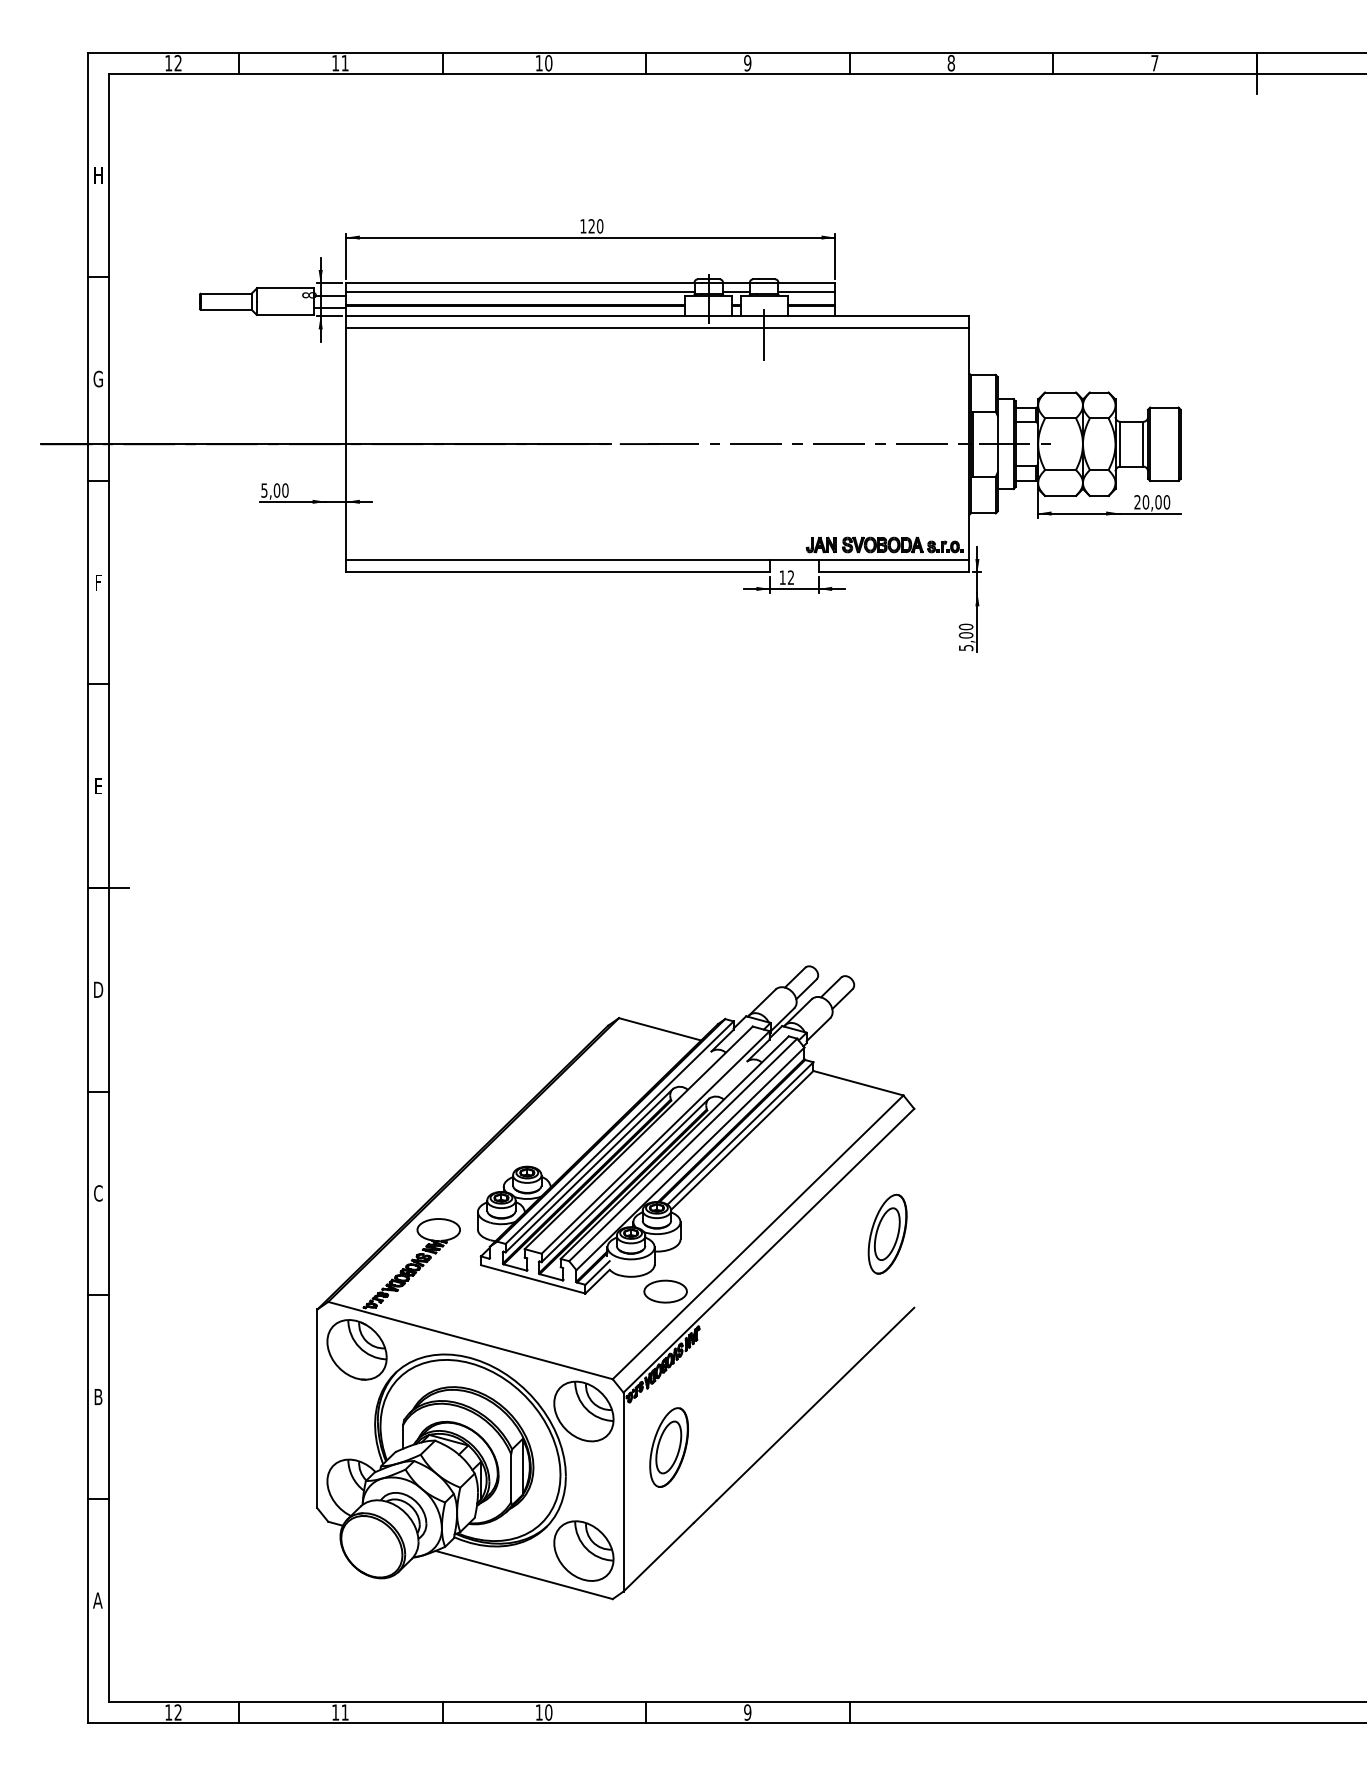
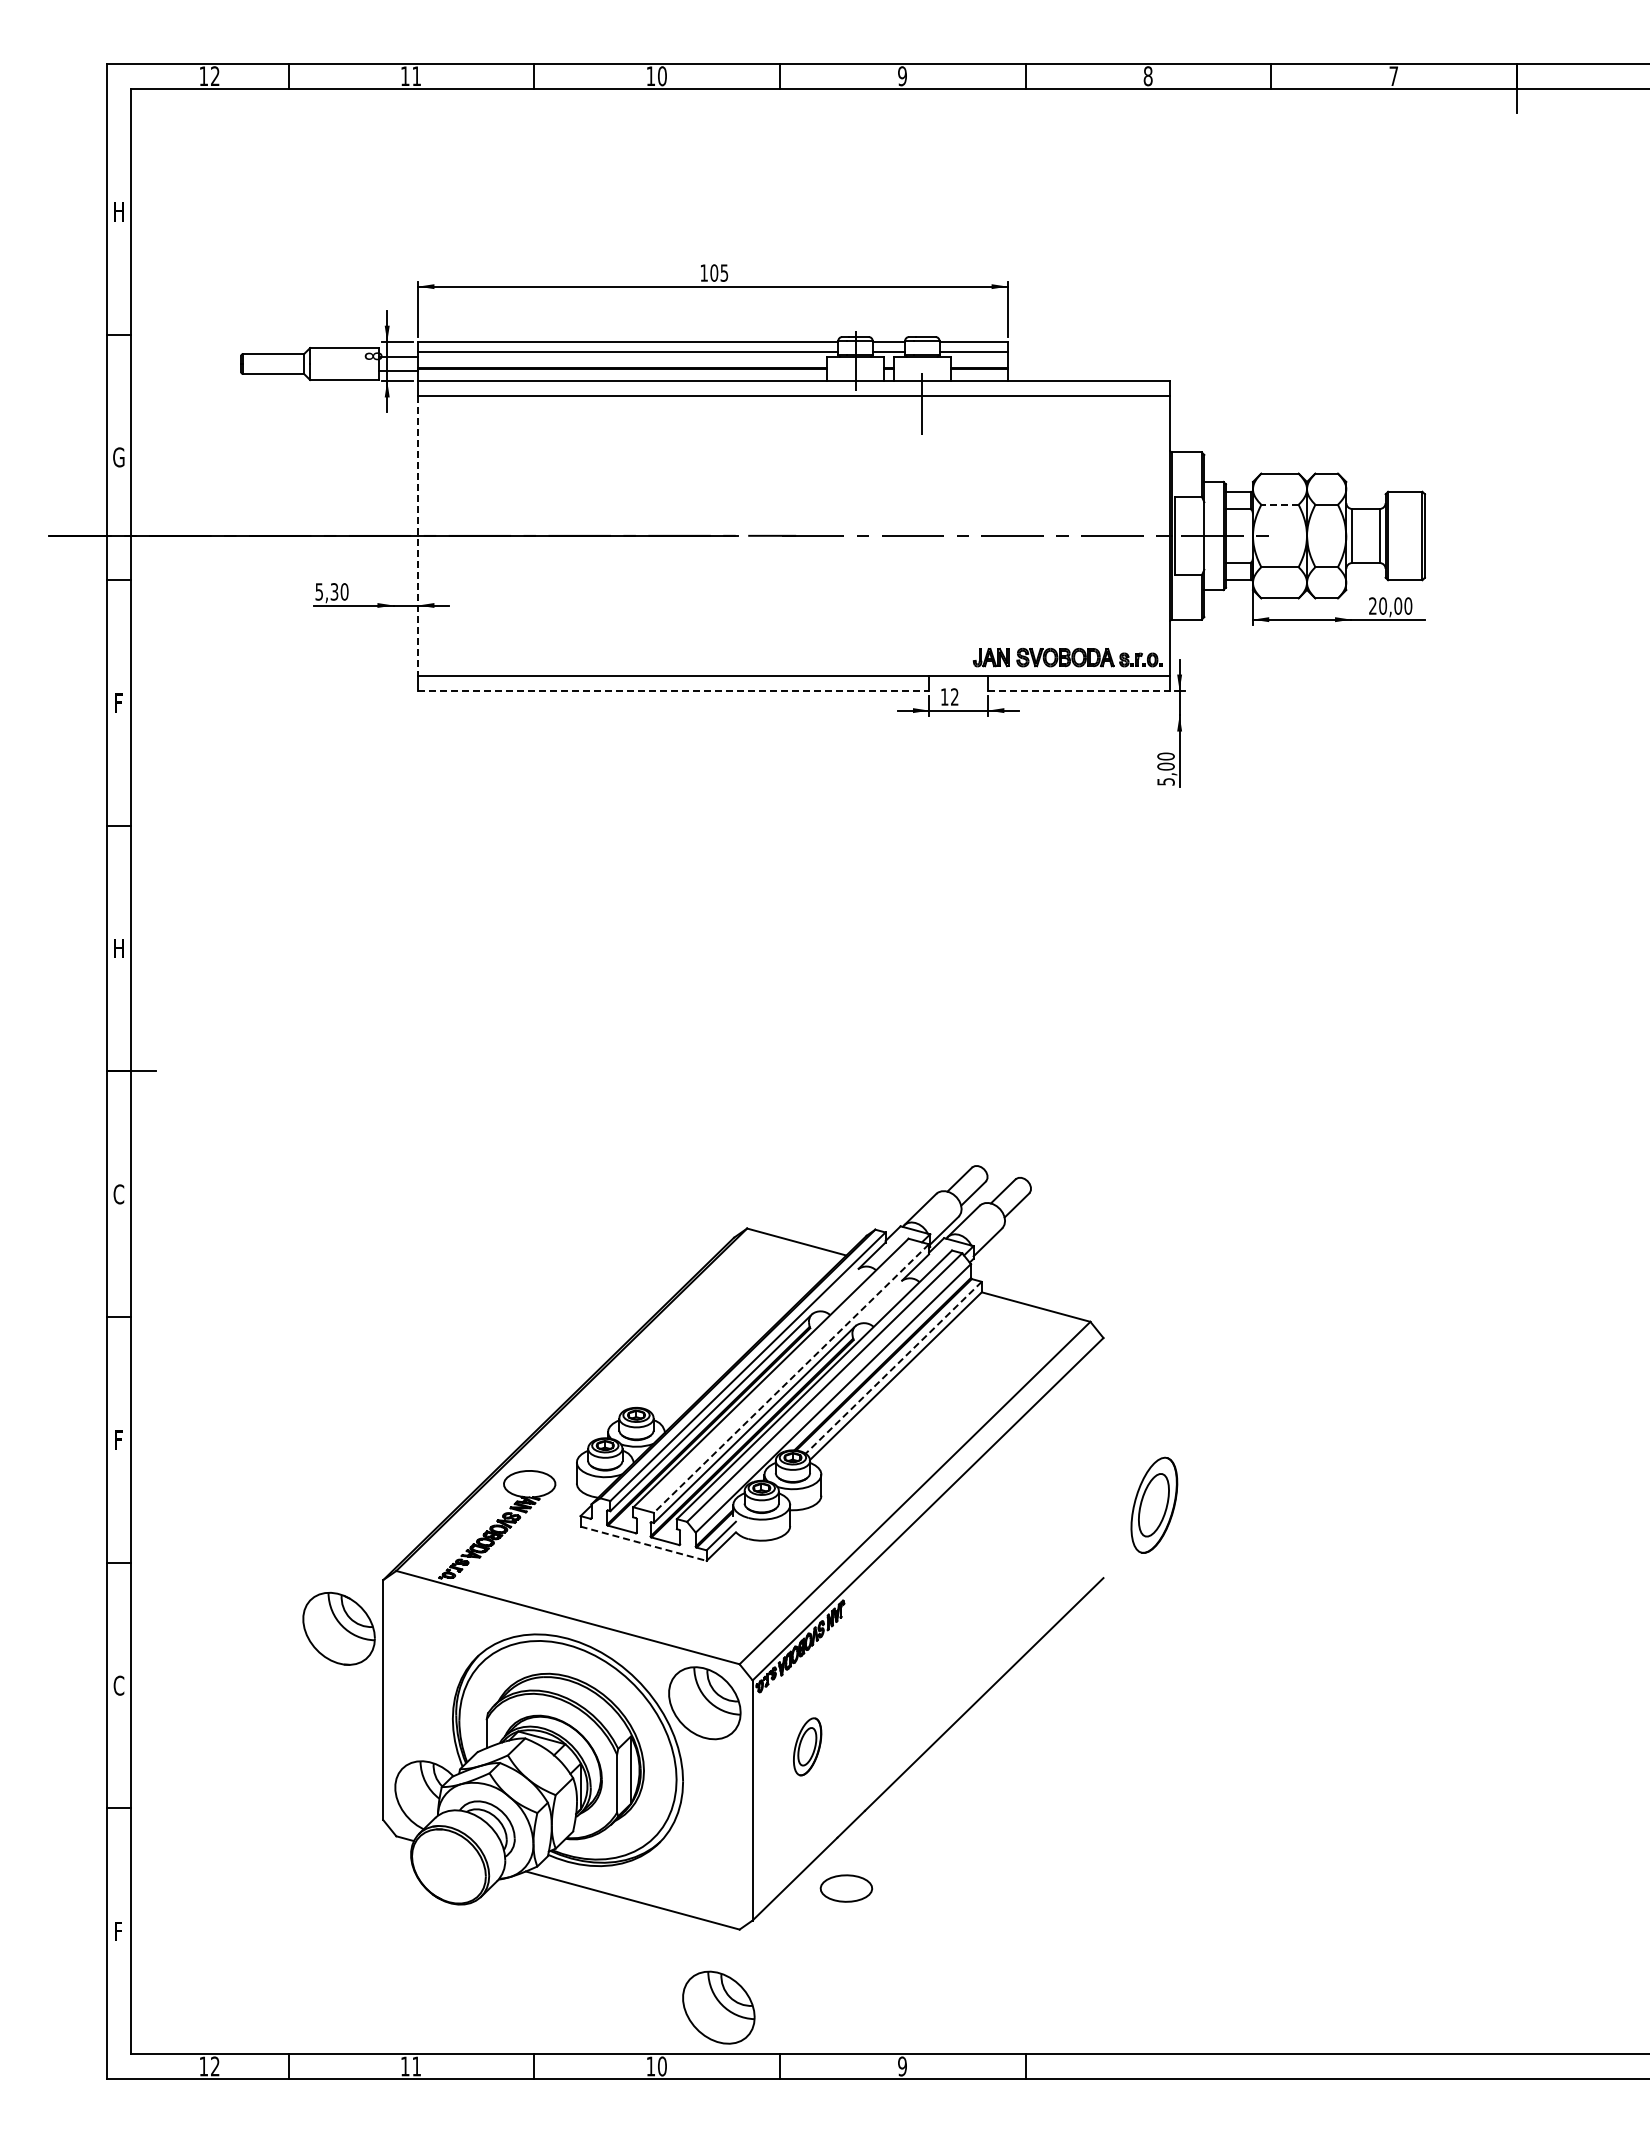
text: (596, 225) -> (719, 272), 120 -> 105
line: (1060, 418) -> (1280, 504), solid -> dashed
line: (346, 444) -> (418, 536), solid -> dashed
text: (277, 490) -> (334, 591), 5,00 -> 5,30
line: (558, 572) -> (674, 690), solid -> dashed
line: (894, 572) -> (1079, 690), solid -> dashed
text: (98, 786) -> (118, 948), E -> H
text: (98, 989) -> (118, 1194), D -> C
line: (740, 1134) -> (893, 1368), solid -> dashed
line: (655, 1142) -> (791, 1378), solid -> dashed
text: (98, 1193) -> (118, 1440), C -> F
part: (887, 1233) -> (1154, 1504), moved
line: (533, 1279) -> (644, 1543), solid -> dashed
part: (665, 1291) -> (846, 1888), moved
part: (356, 1349) -> (338, 1628), moved
text: (98, 1396) -> (118, 1685), B -> C
part: (668, 1447) -> (807, 1746), size x0.6
part: (583, 1550) -> (718, 2007), moved
text: (98, 1600) -> (118, 1931), A -> F

